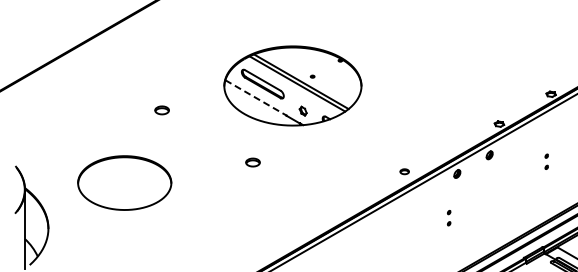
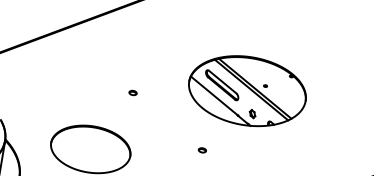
line: (256, 98) -> (214, 96), dashed -> solid
part: (162, 109) -> (133, 92), size x0.62
part: (252, 162) -> (202, 150), size x0.62

